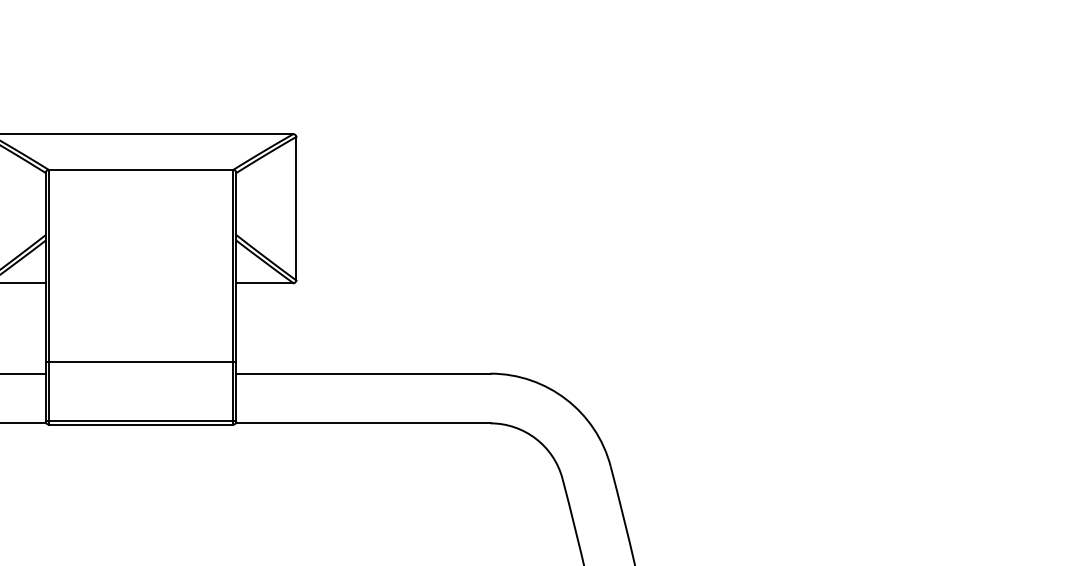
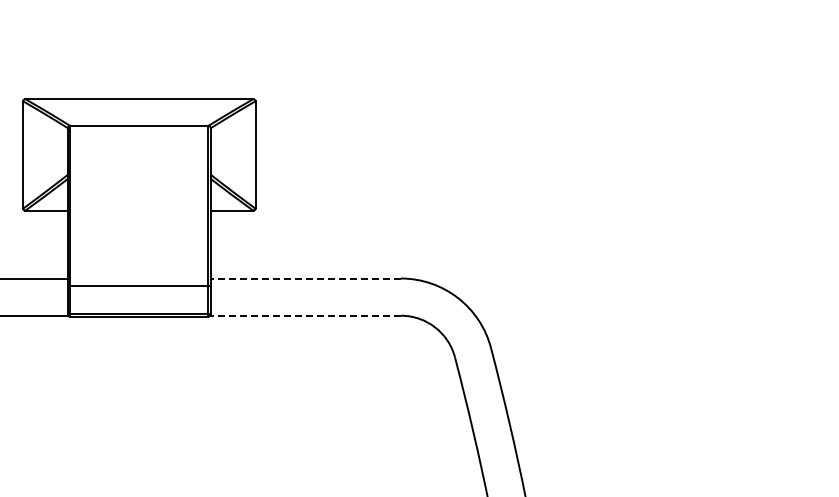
line: (139, 362) -> (138, 286), moved
line: (362, 373) -> (305, 278), solid -> dashed
line: (362, 423) -> (305, 315), solid -> dashed

